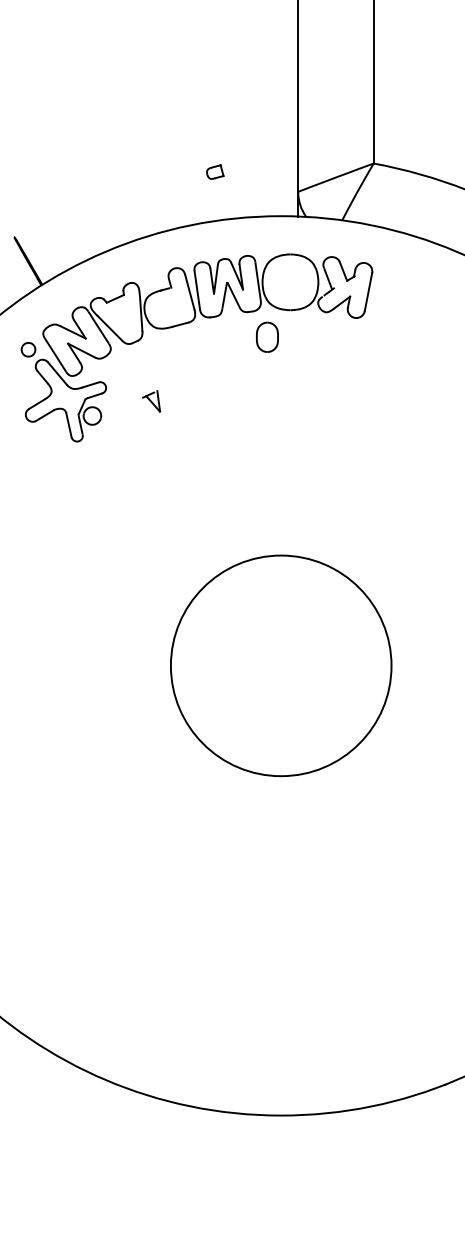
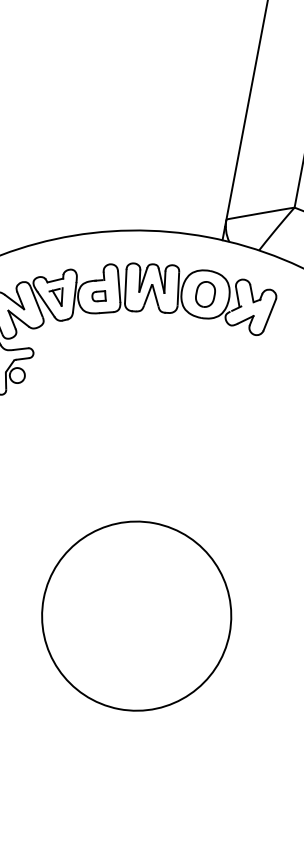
part: (215, 171) -> (99, 295), moved
part: (267, 336) -> (205, 293), moved
part: (151, 401) -> (56, 296), moved

